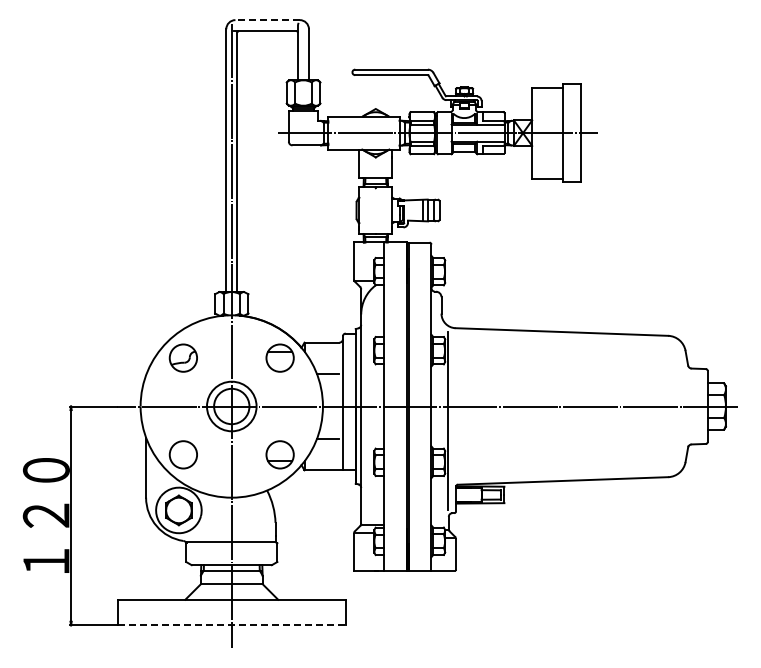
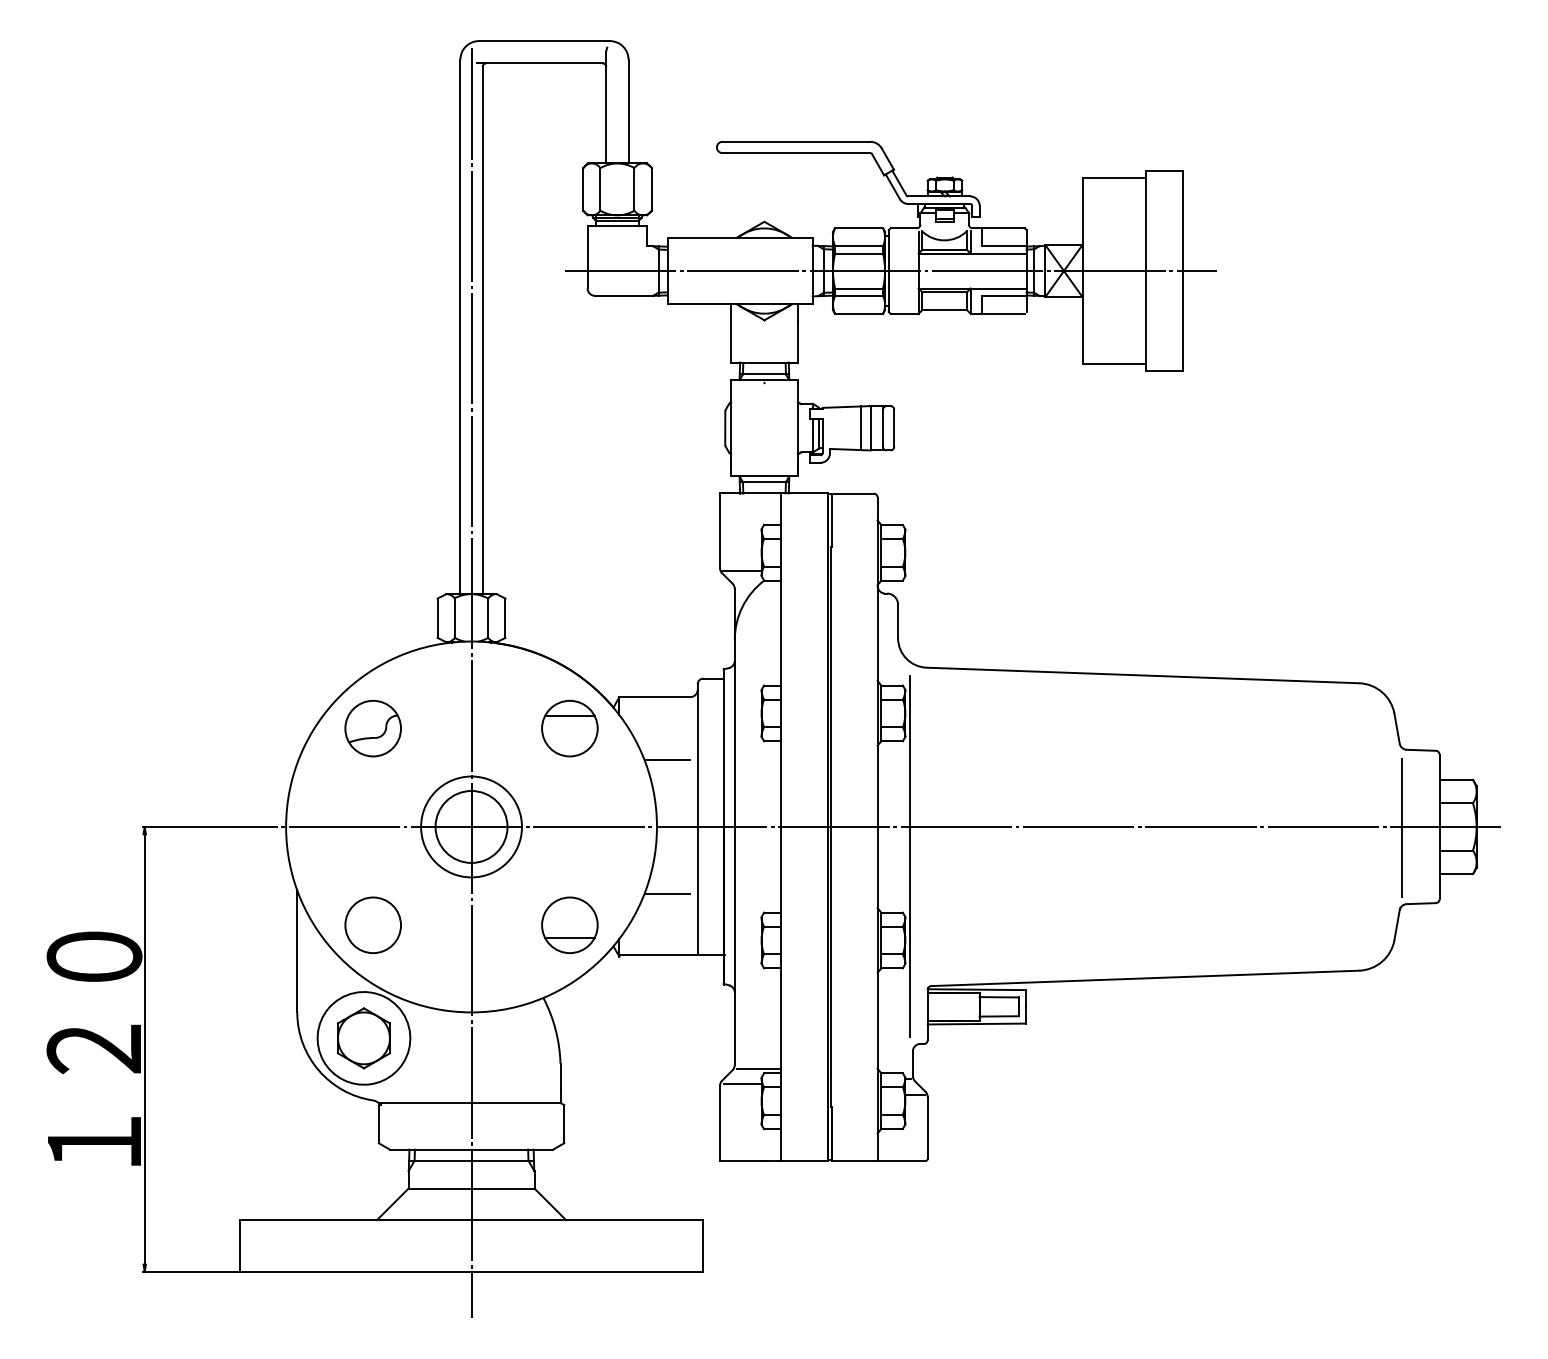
line: (267, 20) -> (544, 41), dashed -> solid
line: (689, 406) -> (1402, 826), added
line: (231, 625) -> (470, 1272), dashed -> solid

